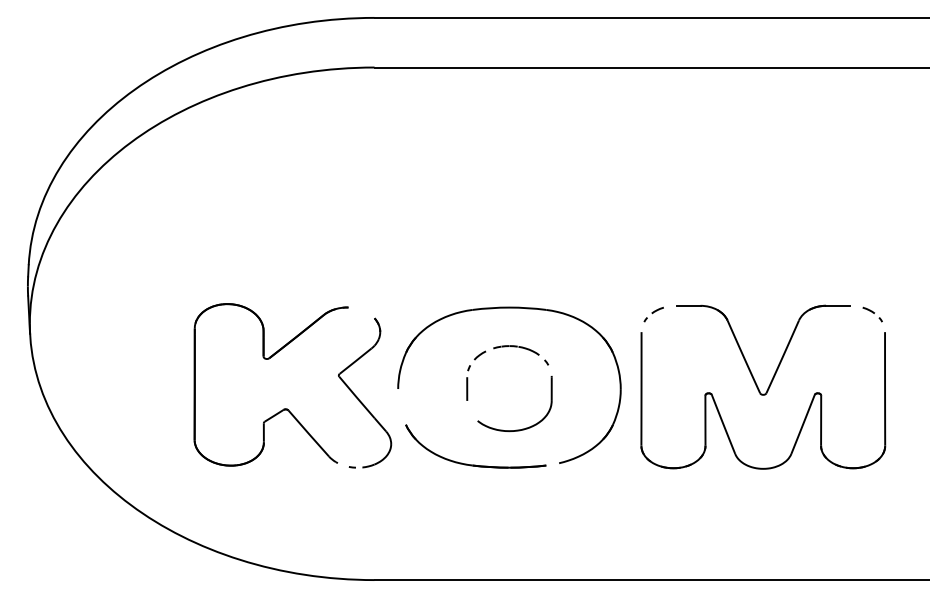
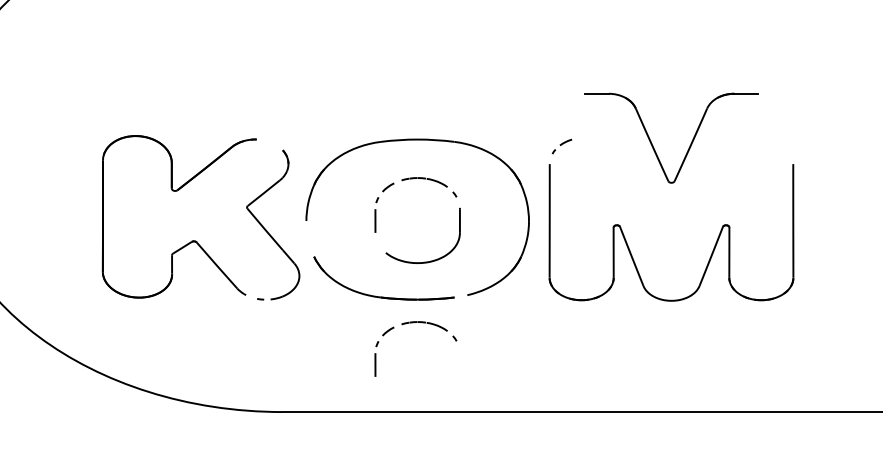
part: (872, 314) -> (780, 146), removed
part: (781, 357) -> (689, 145), moved
part: (506, 491) -> (414, 323), added

